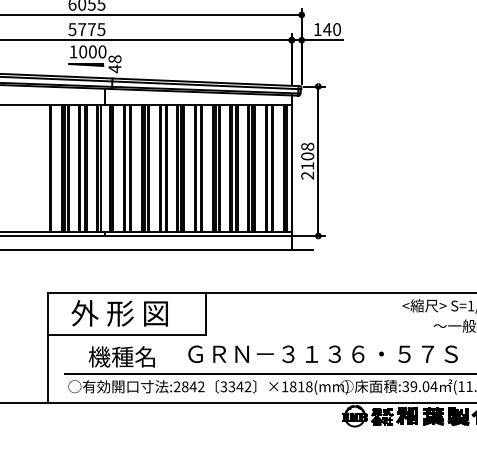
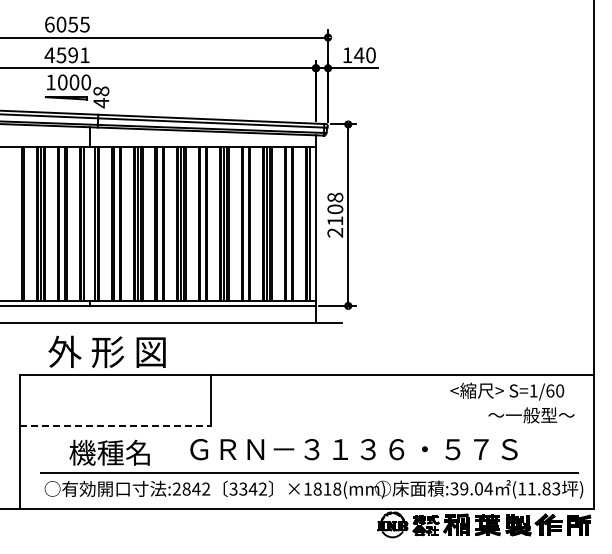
text: (86, 29) -> (66, 55), 5775 -> 4591
text: (119, 313) -> (106, 351), moved
line: (126, 335) -> (115, 426), solid -> dashed

